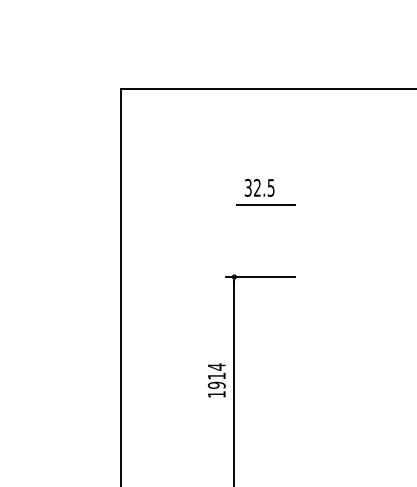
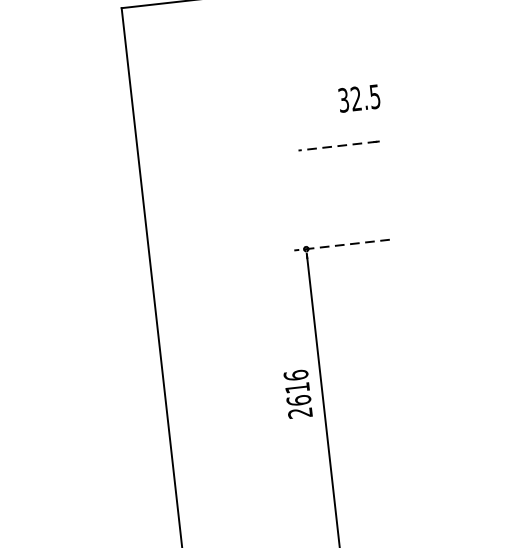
text: (259, 187) -> (359, 97), moved
line: (265, 205) -> (338, 146), solid -> dashed
line: (260, 276) -> (342, 244), solid -> dashed
text: (216, 380) -> (297, 393), 1914 -> 2616

